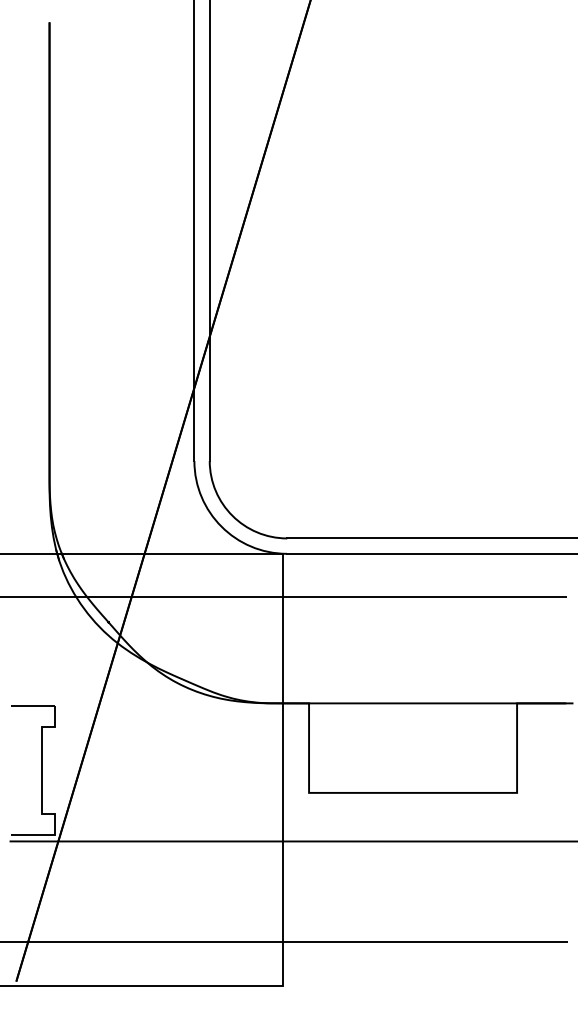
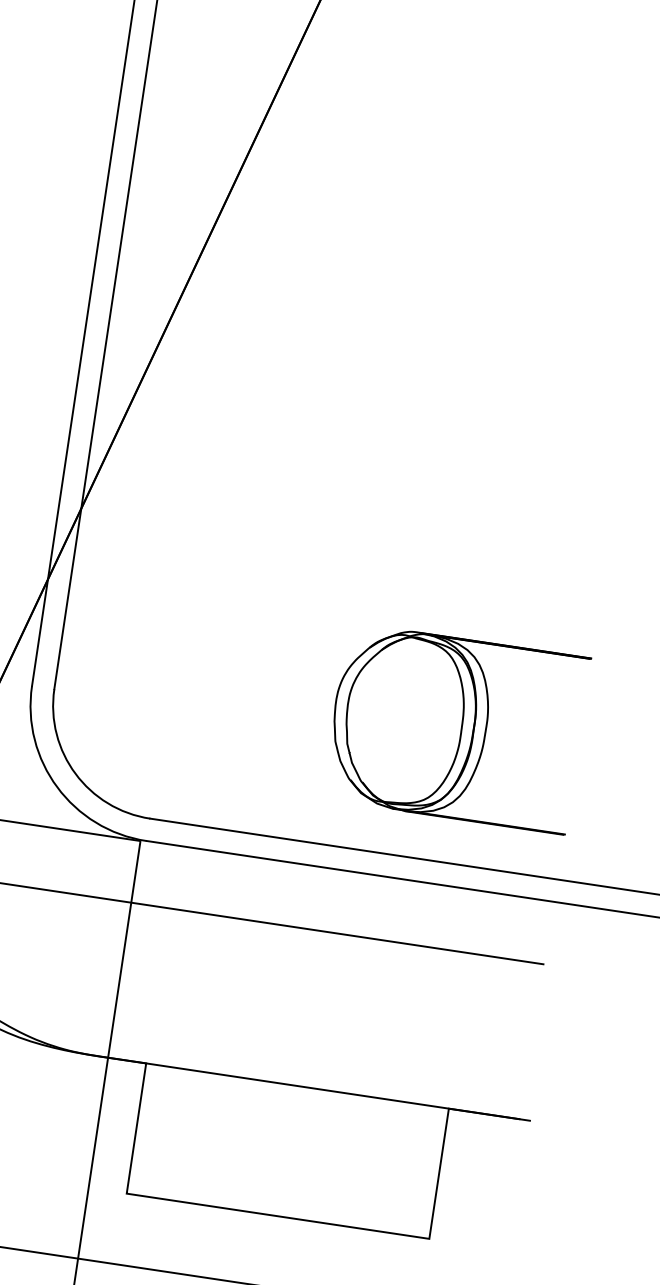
part: (483, 446) -> (455, 727), added

